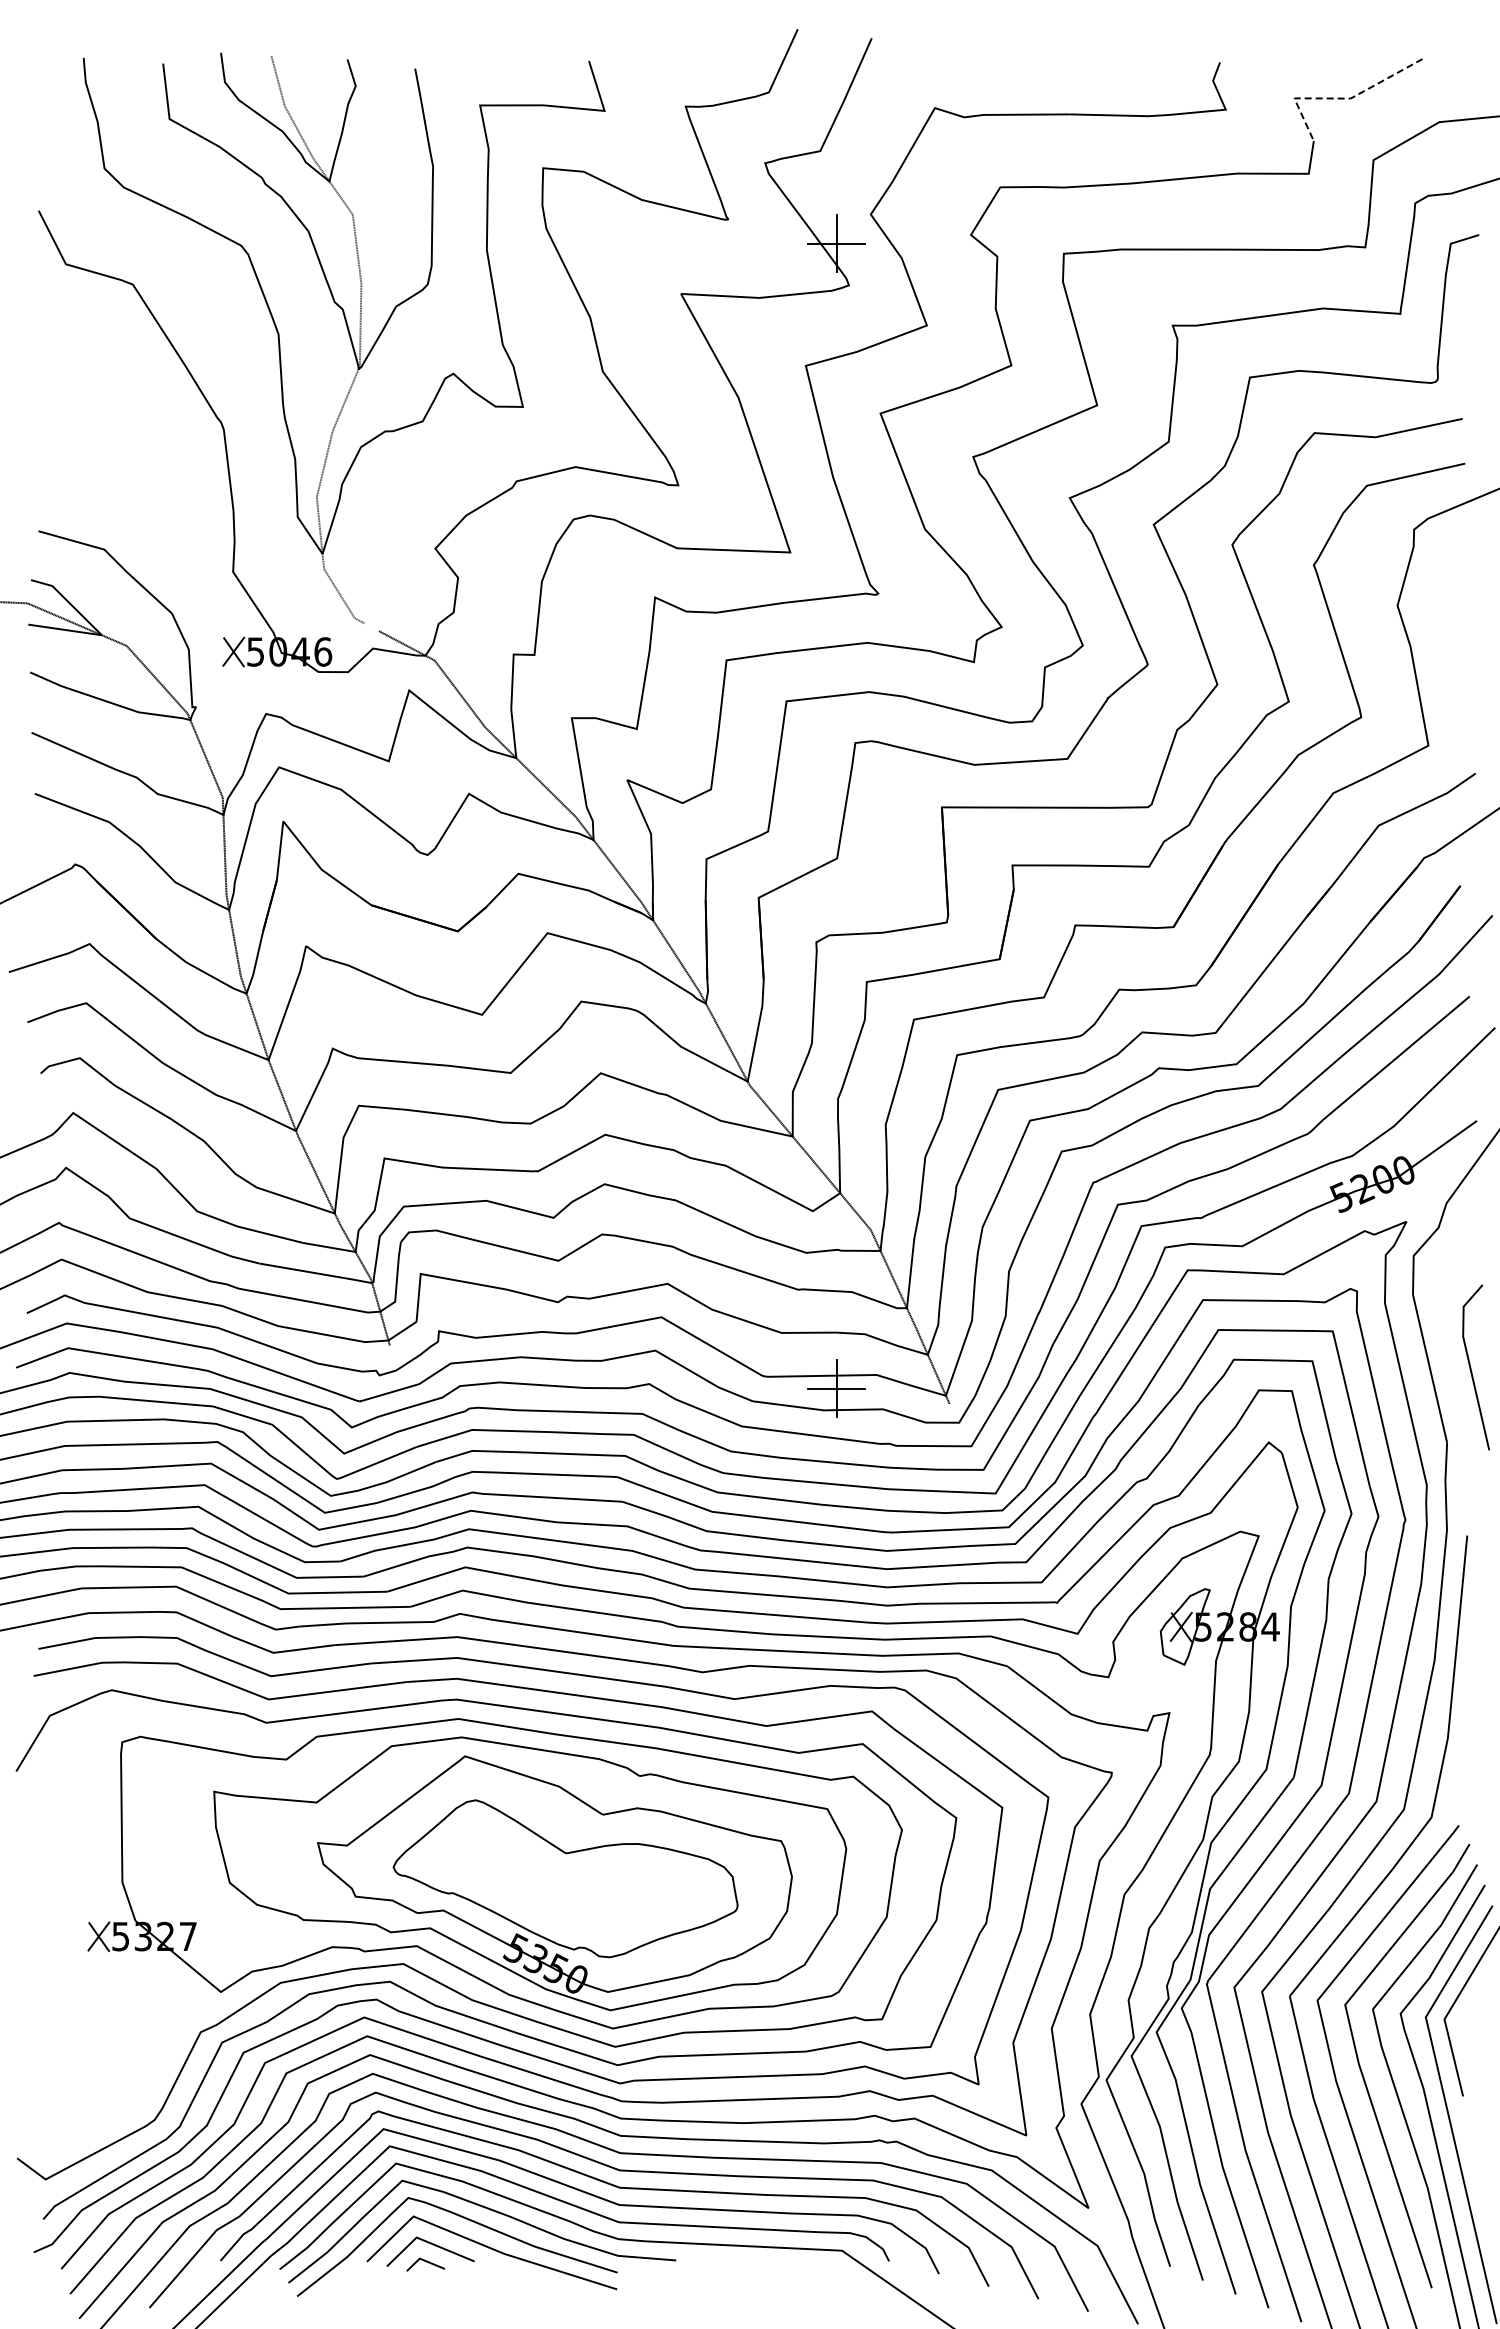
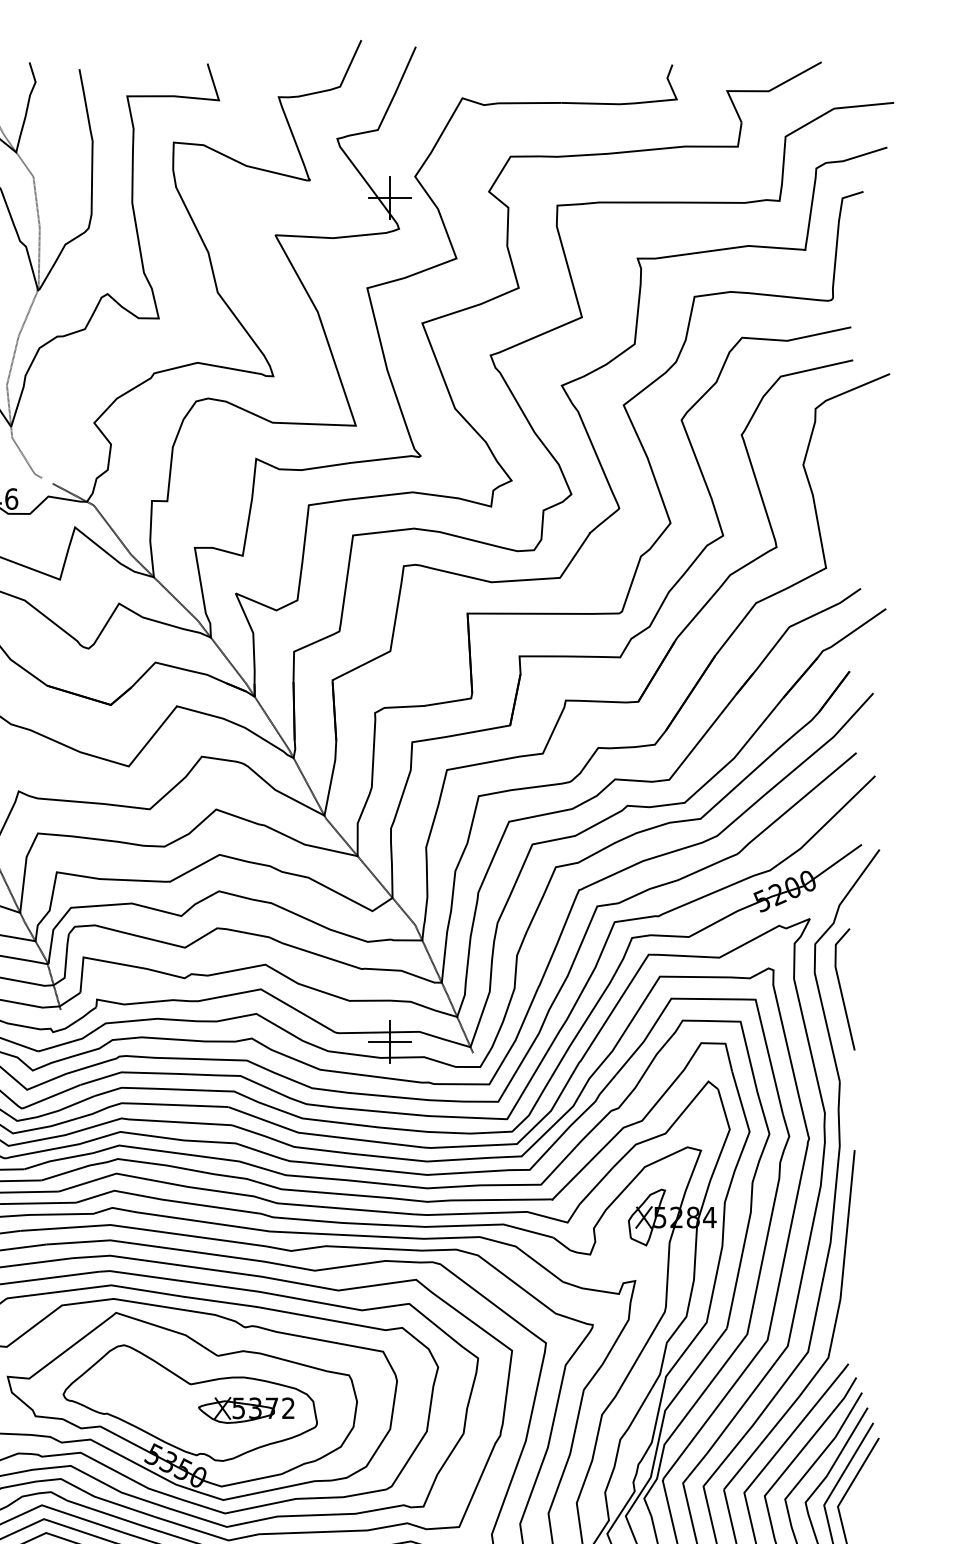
line: (1339, 98) -> (760, 91), dashed -> solid
line: (1471, 1367) -> (841, 989), moved
part: (641, 1888) -> (246, 1410), added

